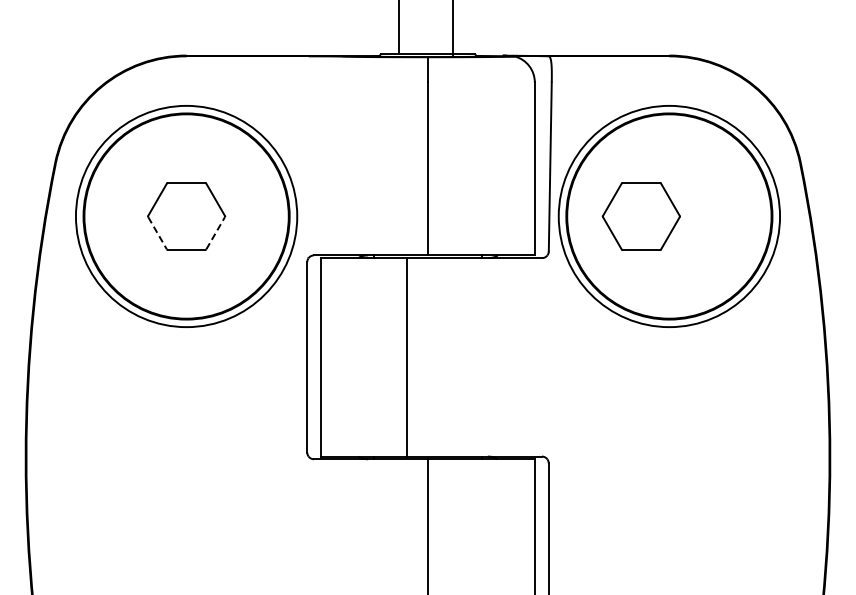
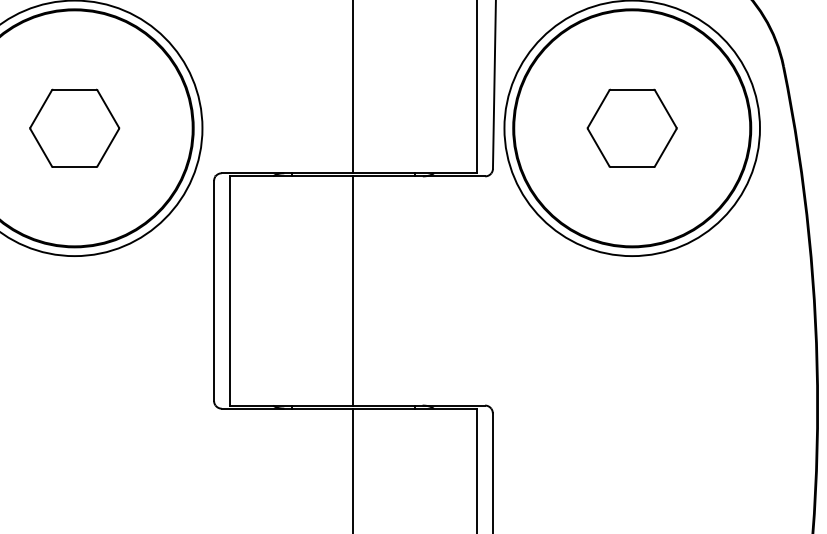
part: (640, 216) -> (631, 128), moved
line: (157, 233) -> (41, 147), dashed -> solid
line: (215, 233) -> (108, 147), dashed -> solid
line: (407, 357) -> (354, 291), moved

